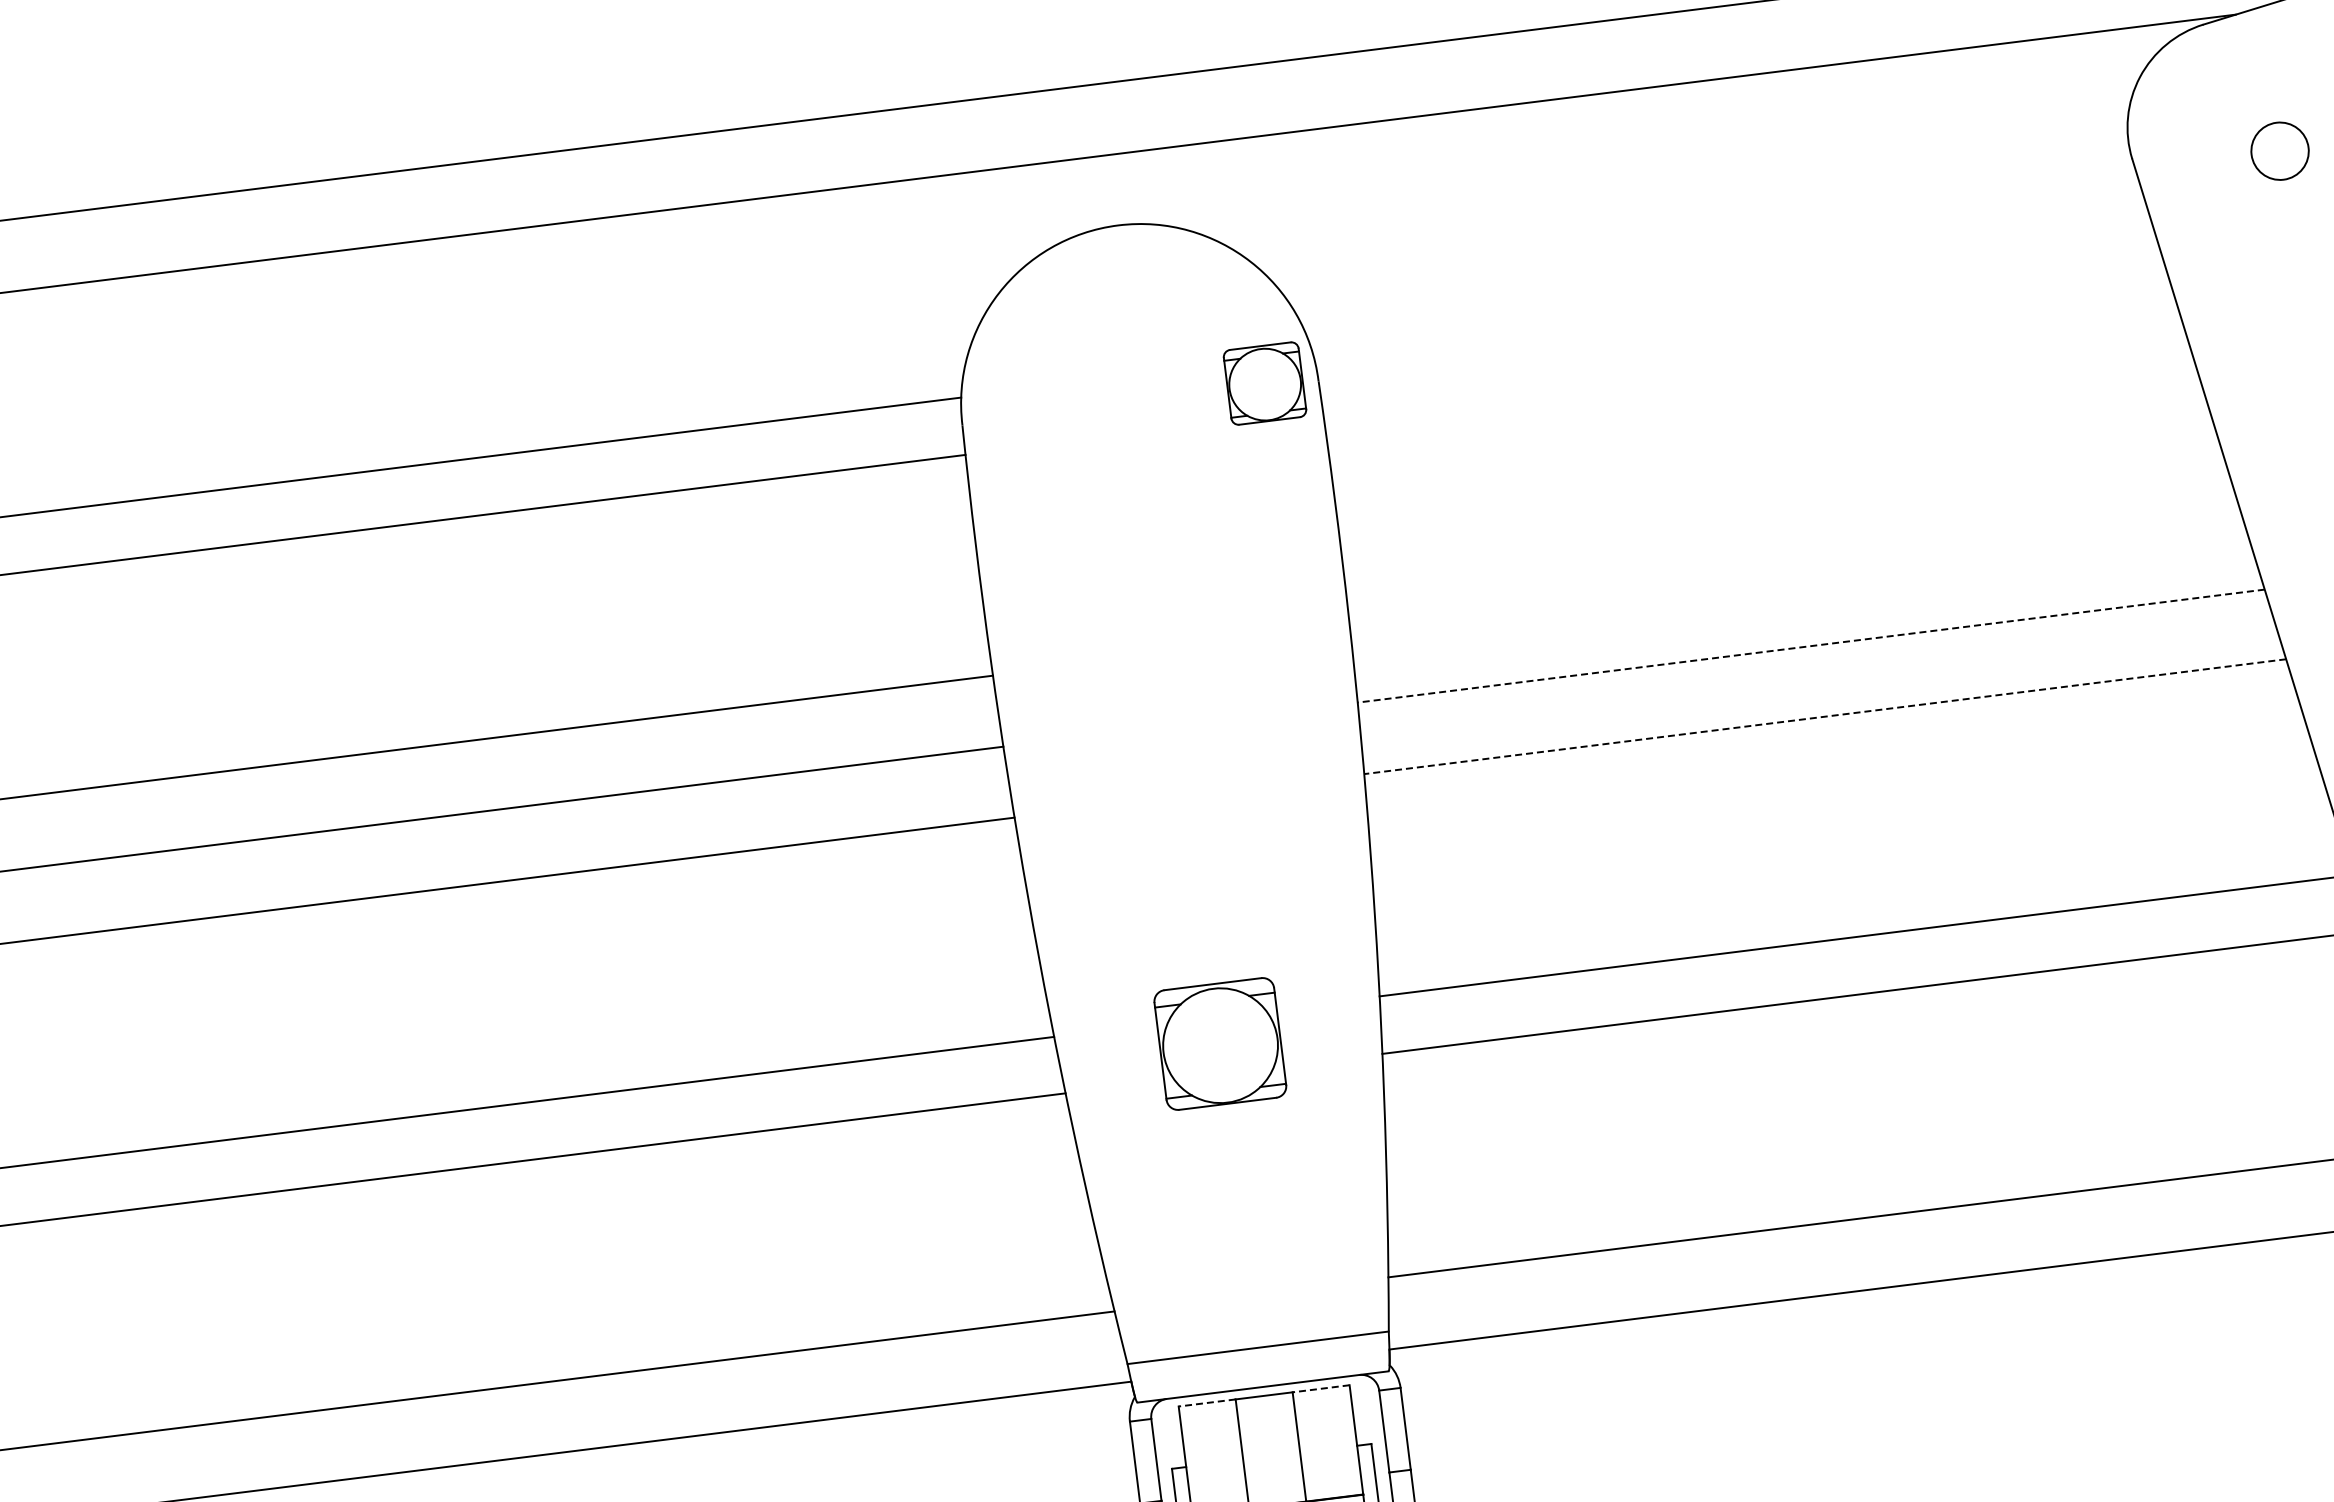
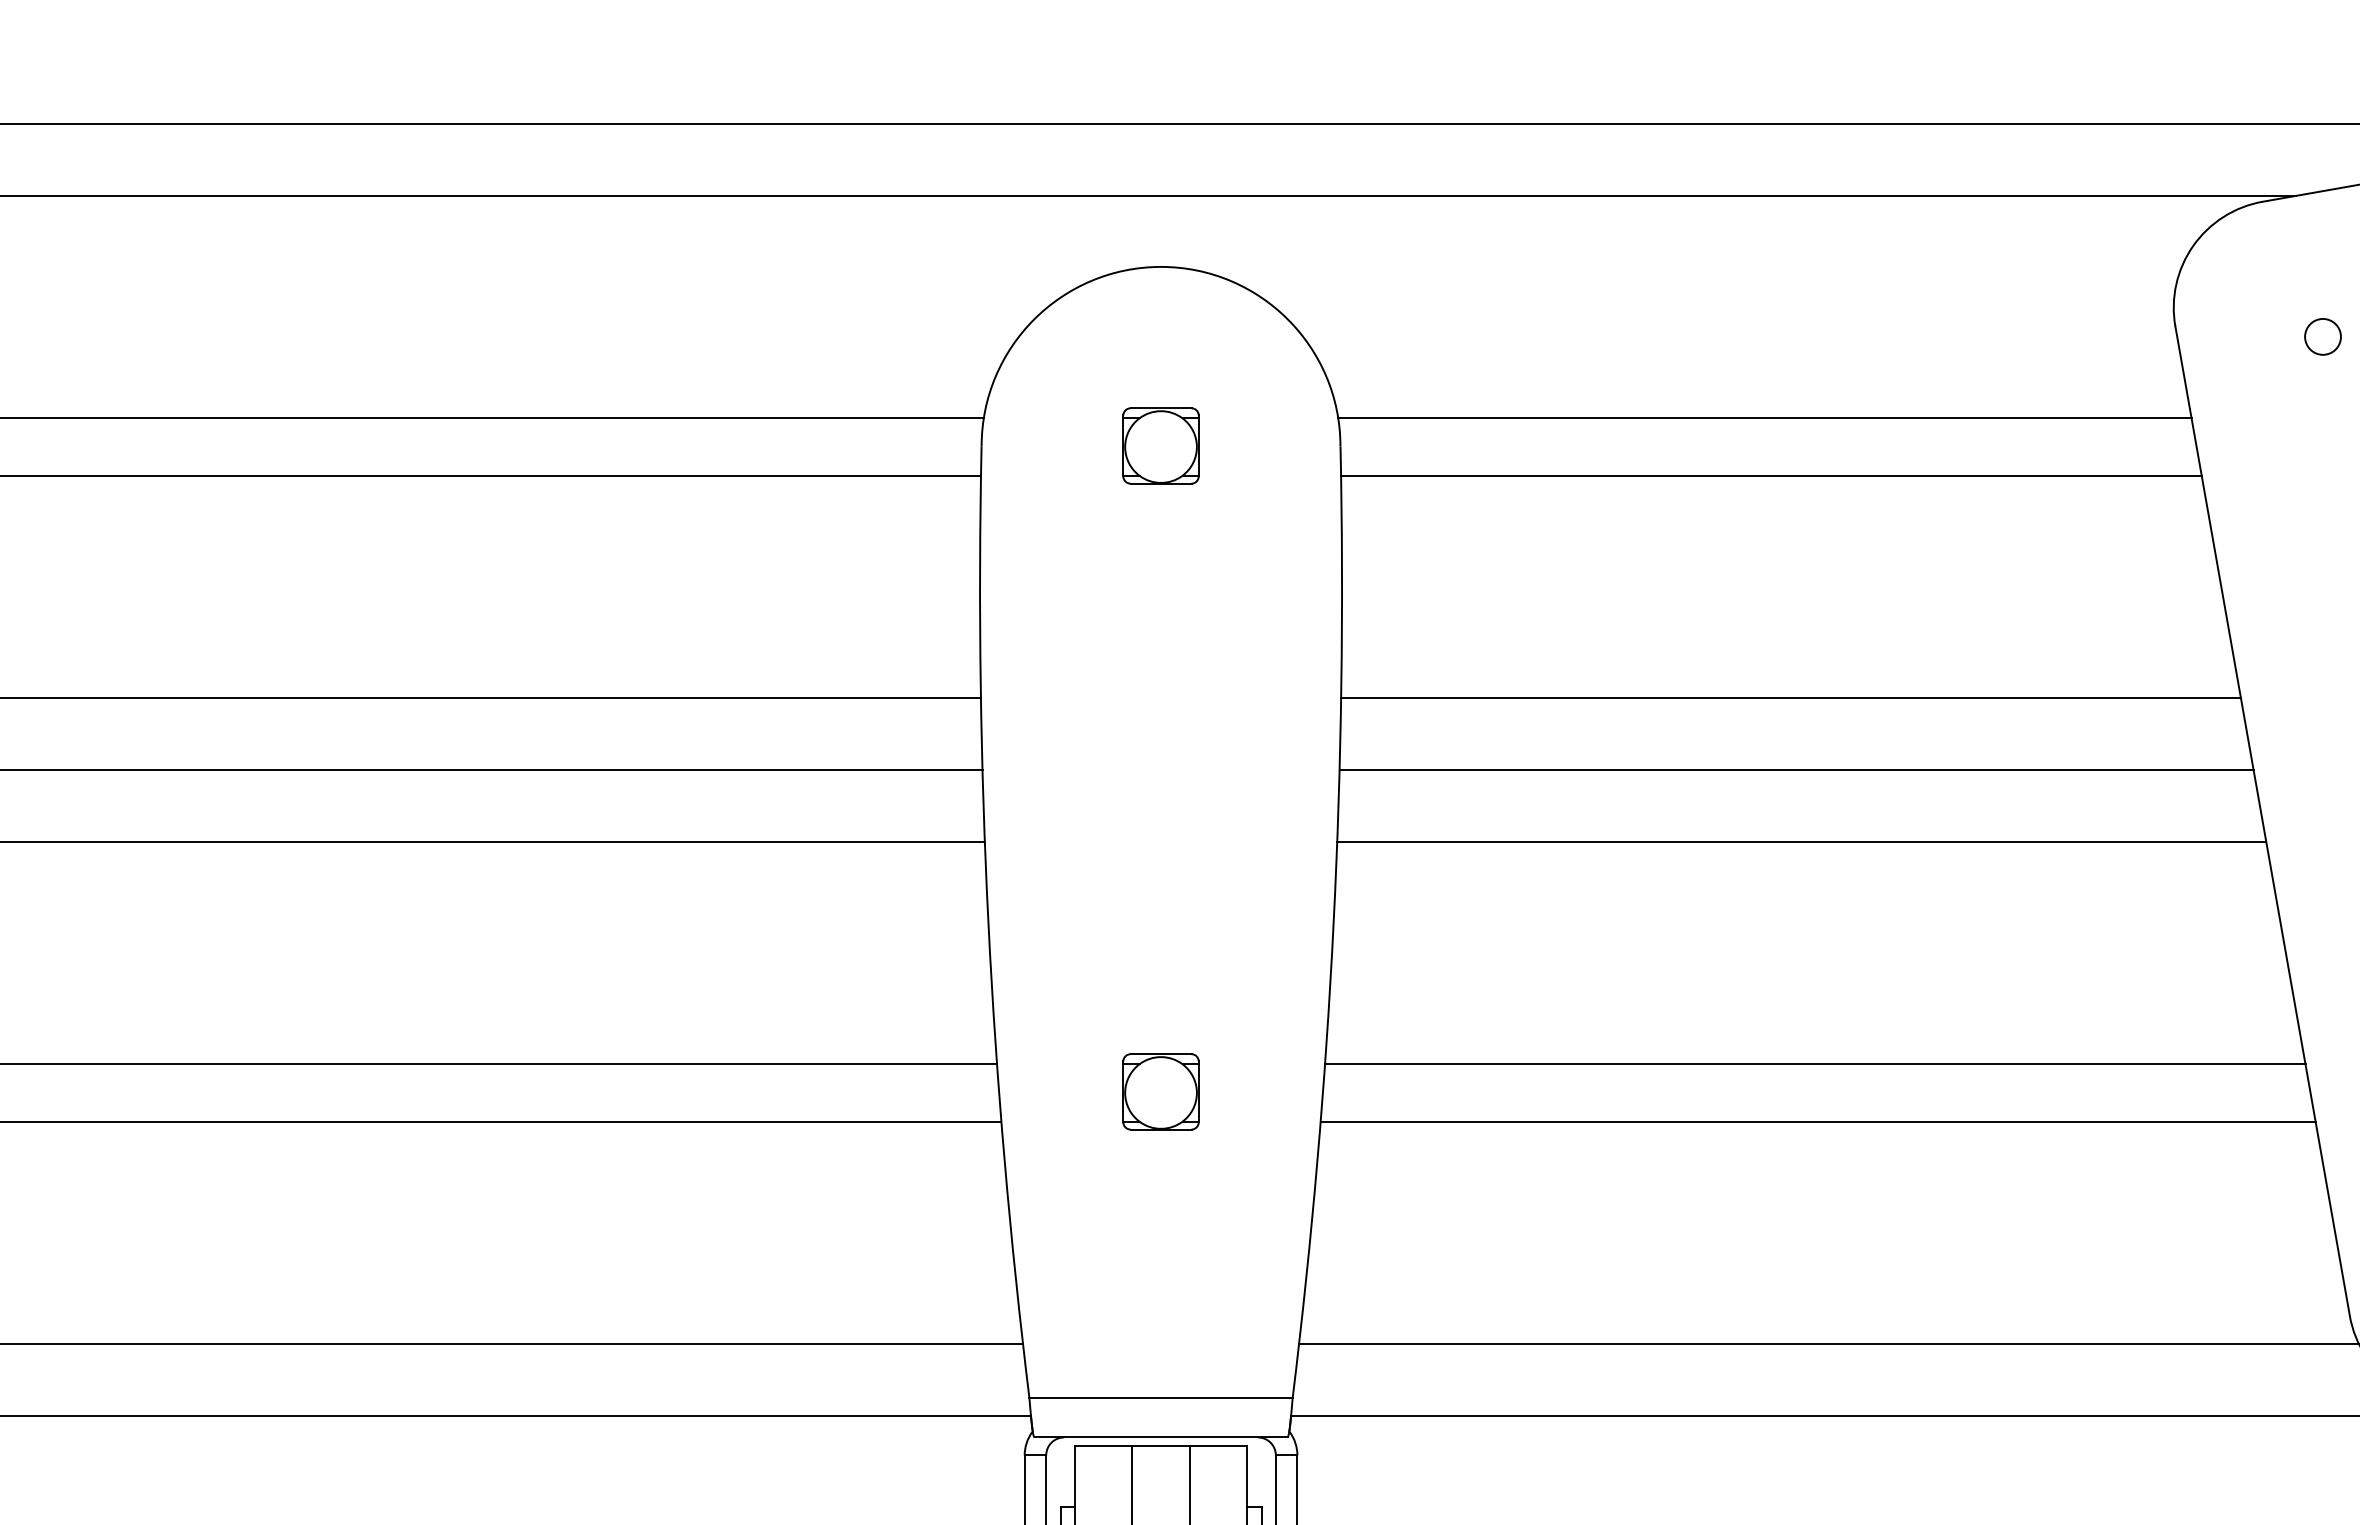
circle: (2279, 150) -> (2322, 336), size x0.62
line: (1735, 301) -> (1764, 418), added
line: (1749, 356) -> (1771, 475), added
part: (1264, 383) -> (1160, 445), moved
line: (1796, 575) -> (1790, 698), added
line: (1811, 646) -> (1796, 770), dashed -> solid
line: (1824, 716) -> (1801, 841), dashed -> solid
part: (1219, 1043) -> (1160, 1091), size x0.62
line: (1321, 1388) -> (1218, 1446), dashed -> solid
line: (1207, 1403) -> (1103, 1446), dashed -> solid

